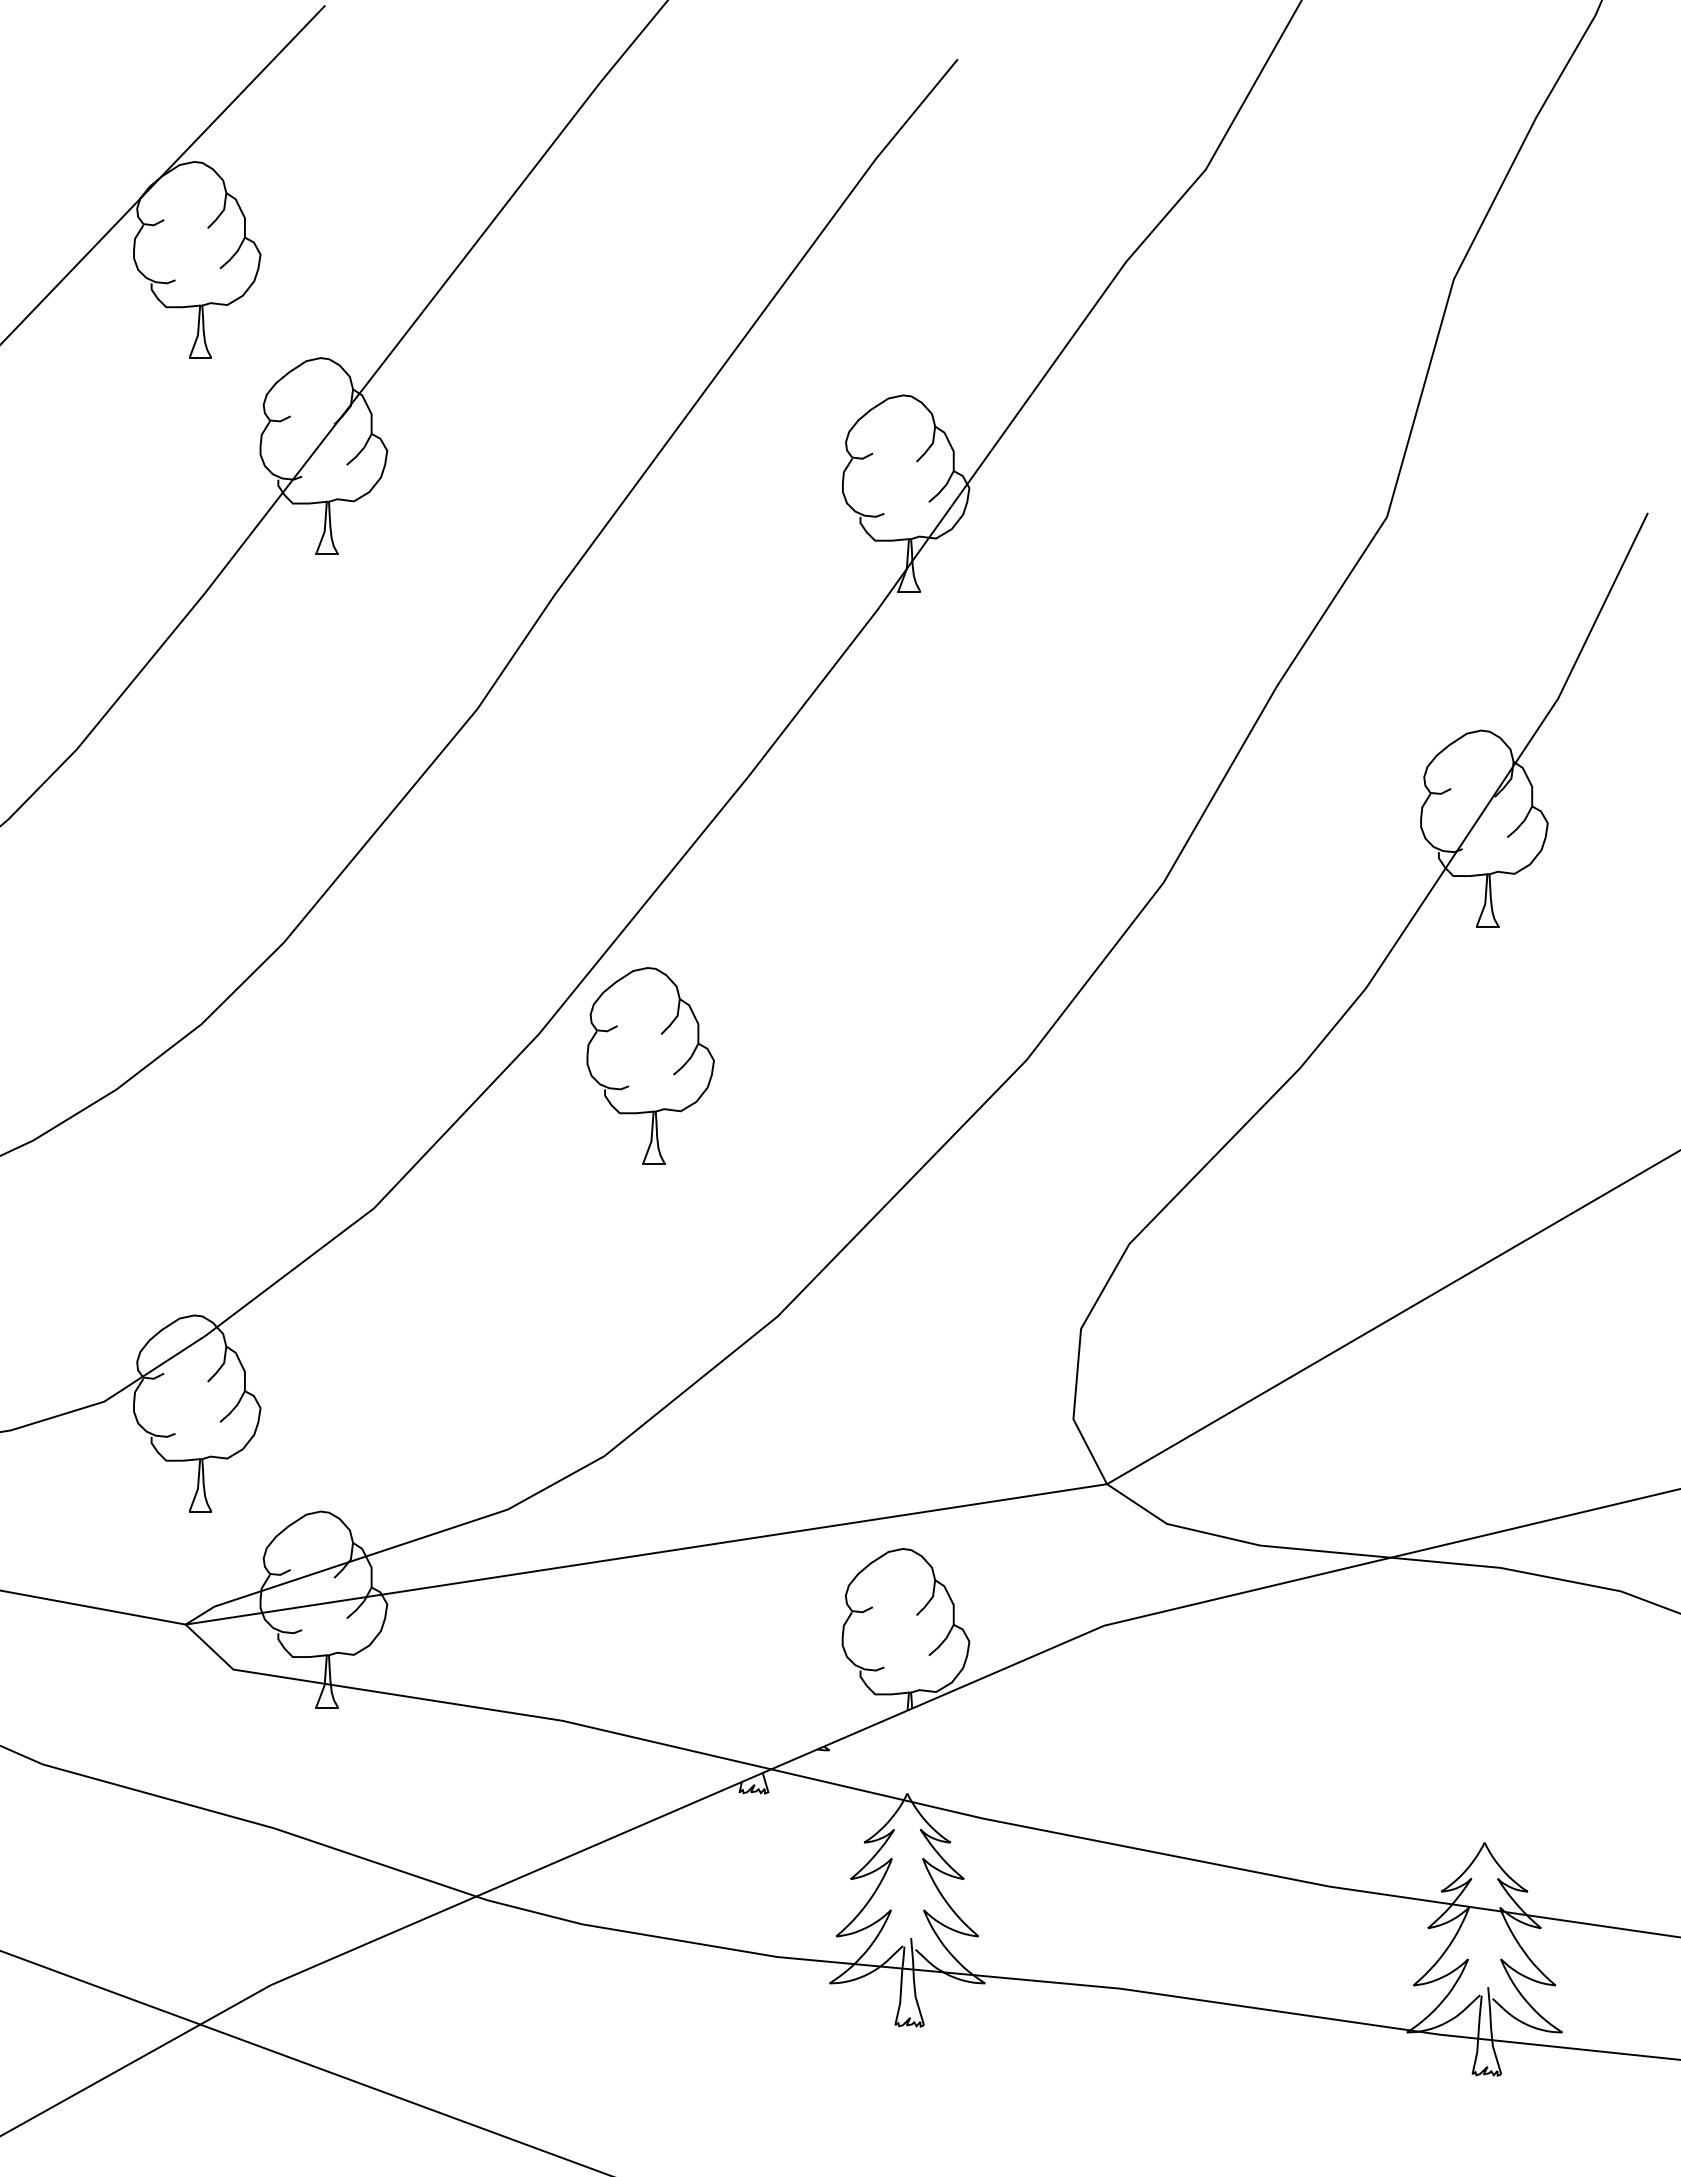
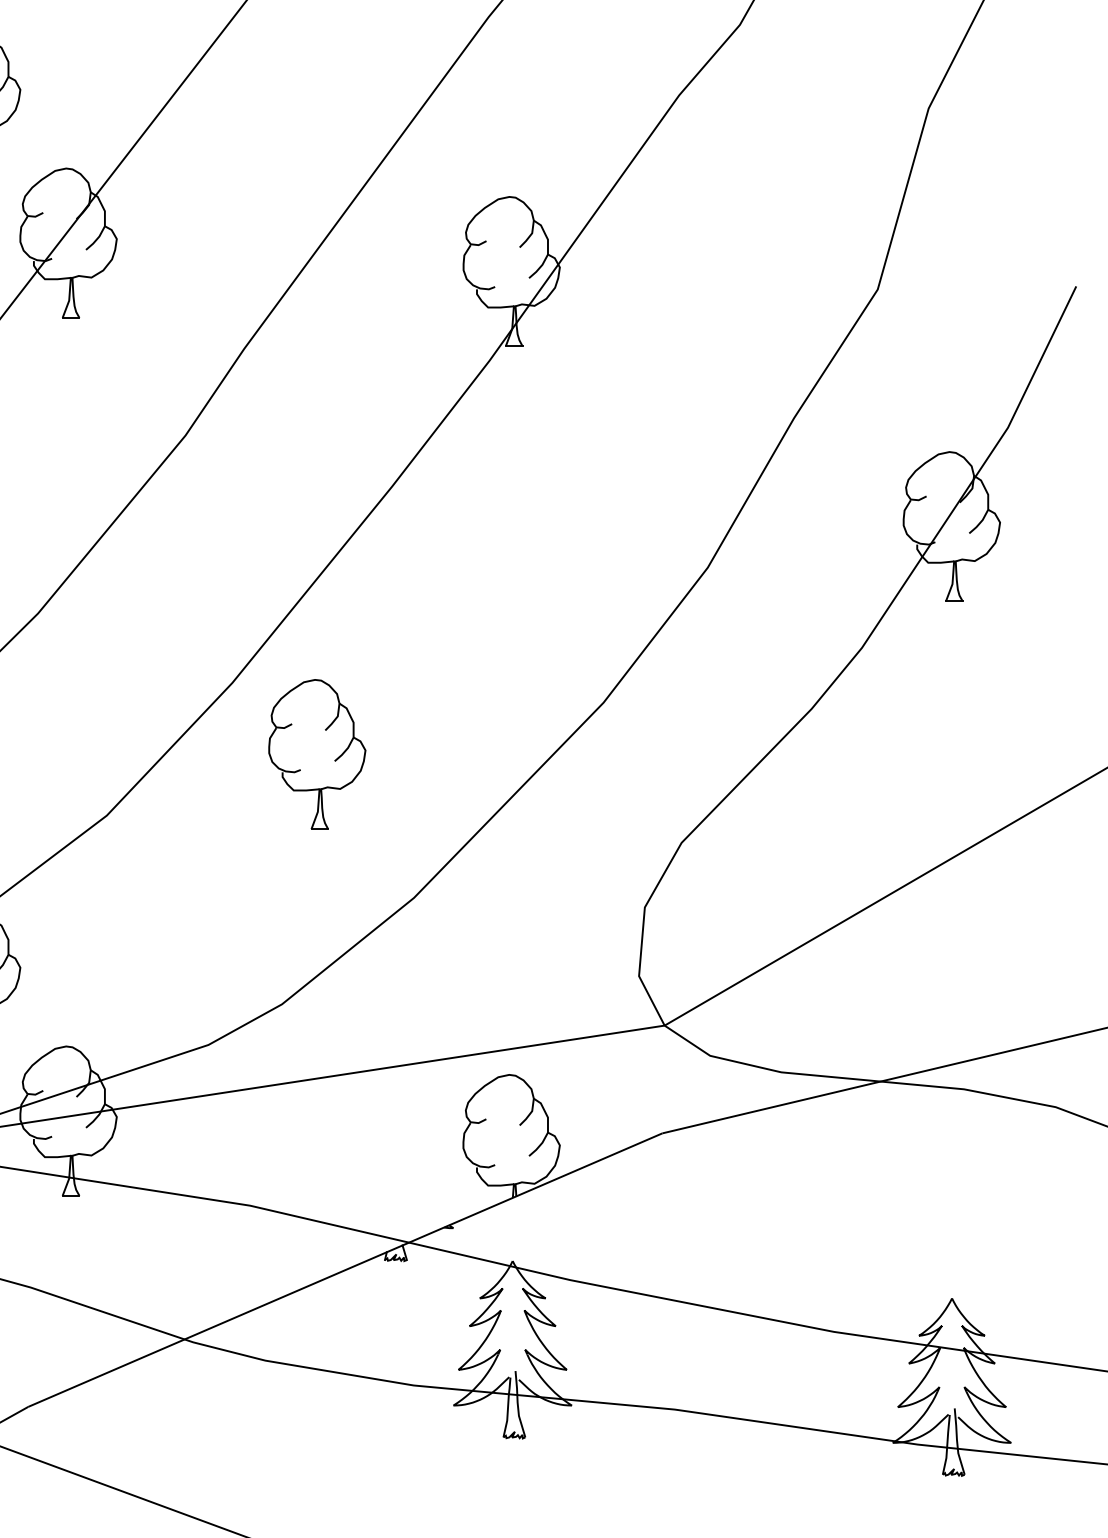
part: (650, 1065) -> (317, 754), moved

